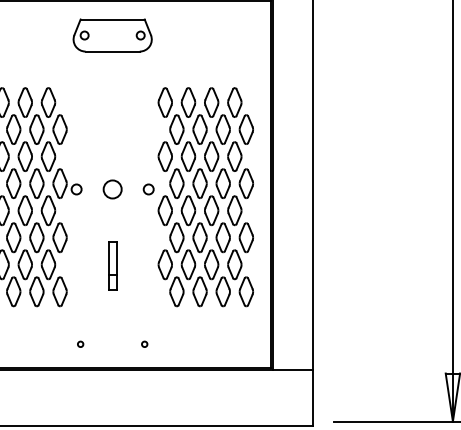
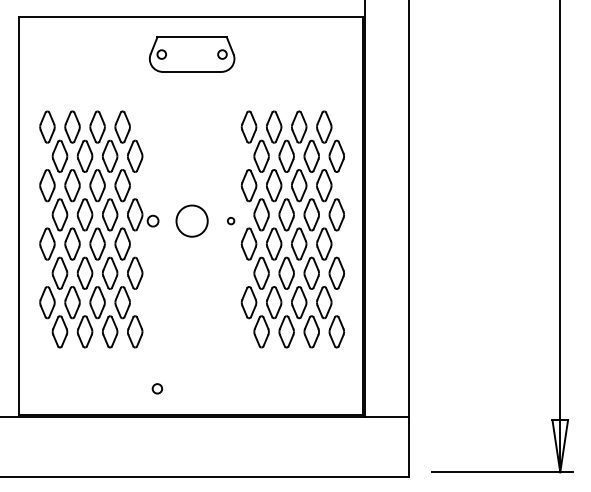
circle: (112, 188) -> (191, 220), size x1.6
circle: (148, 188) -> (230, 220), size x0.6
part: (112, 265) -> (191, 303), removed
circle: (80, 344) -> (157, 388), size x1.6
circle: (144, 344) -> (226, 388), removed

